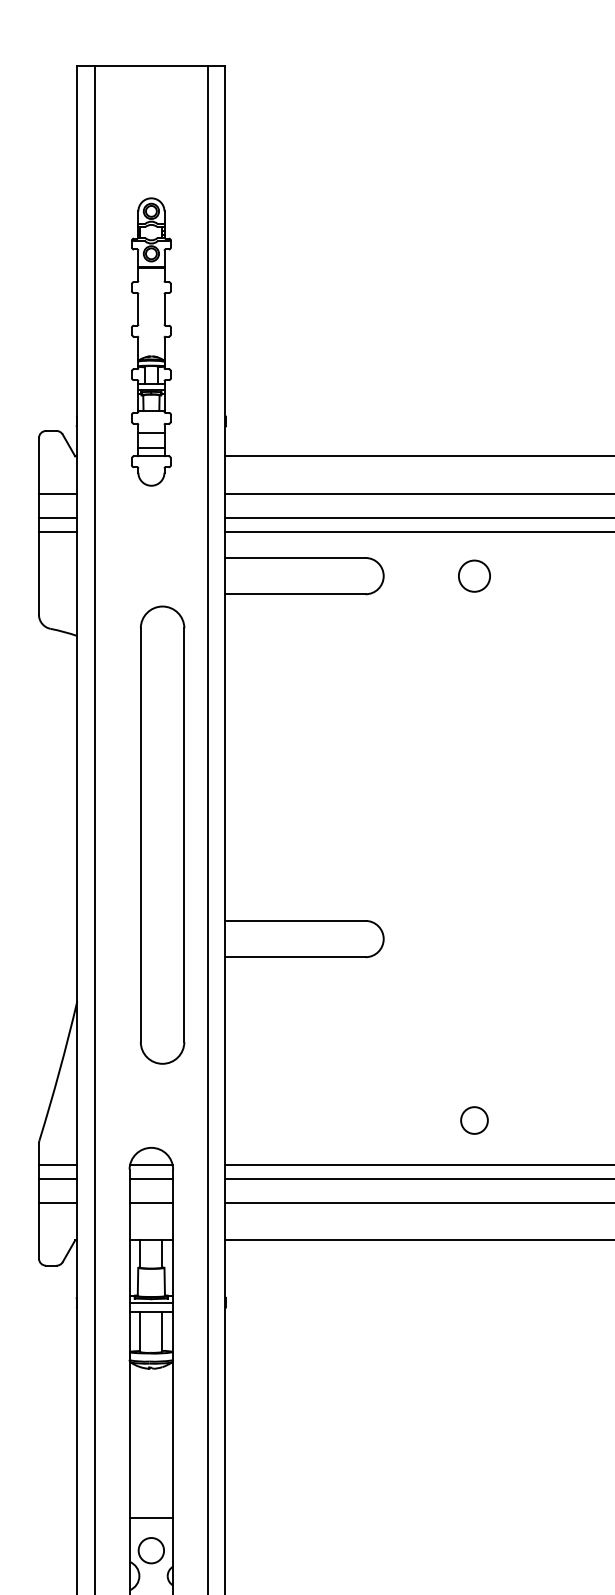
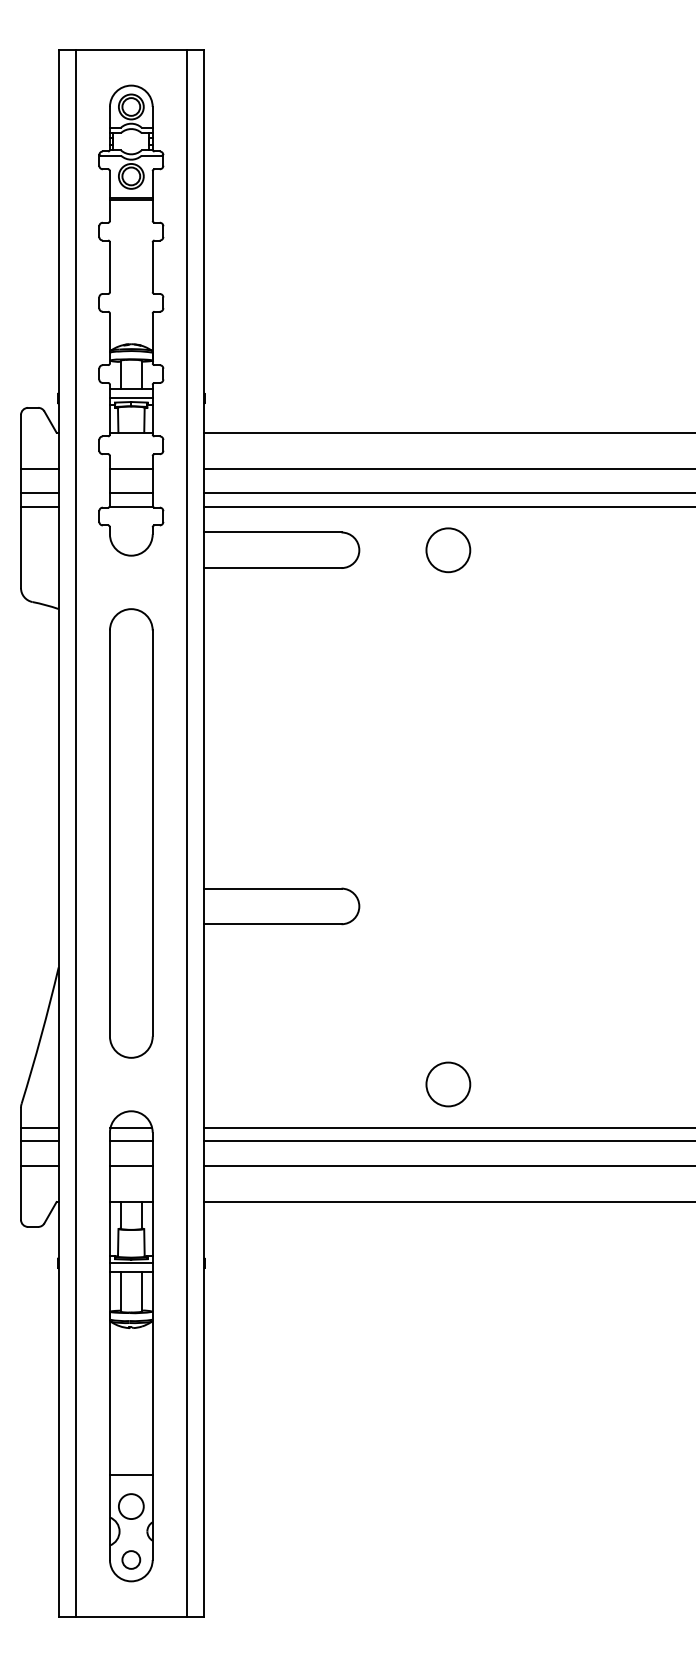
part: (151, 341) -> (131, 320), size x1.67
circle: (474, 576) -> (448, 550), size x1.43
part: (162, 835) -> (131, 833), moved
circle: (474, 1120) -> (448, 1084), size x1.67

